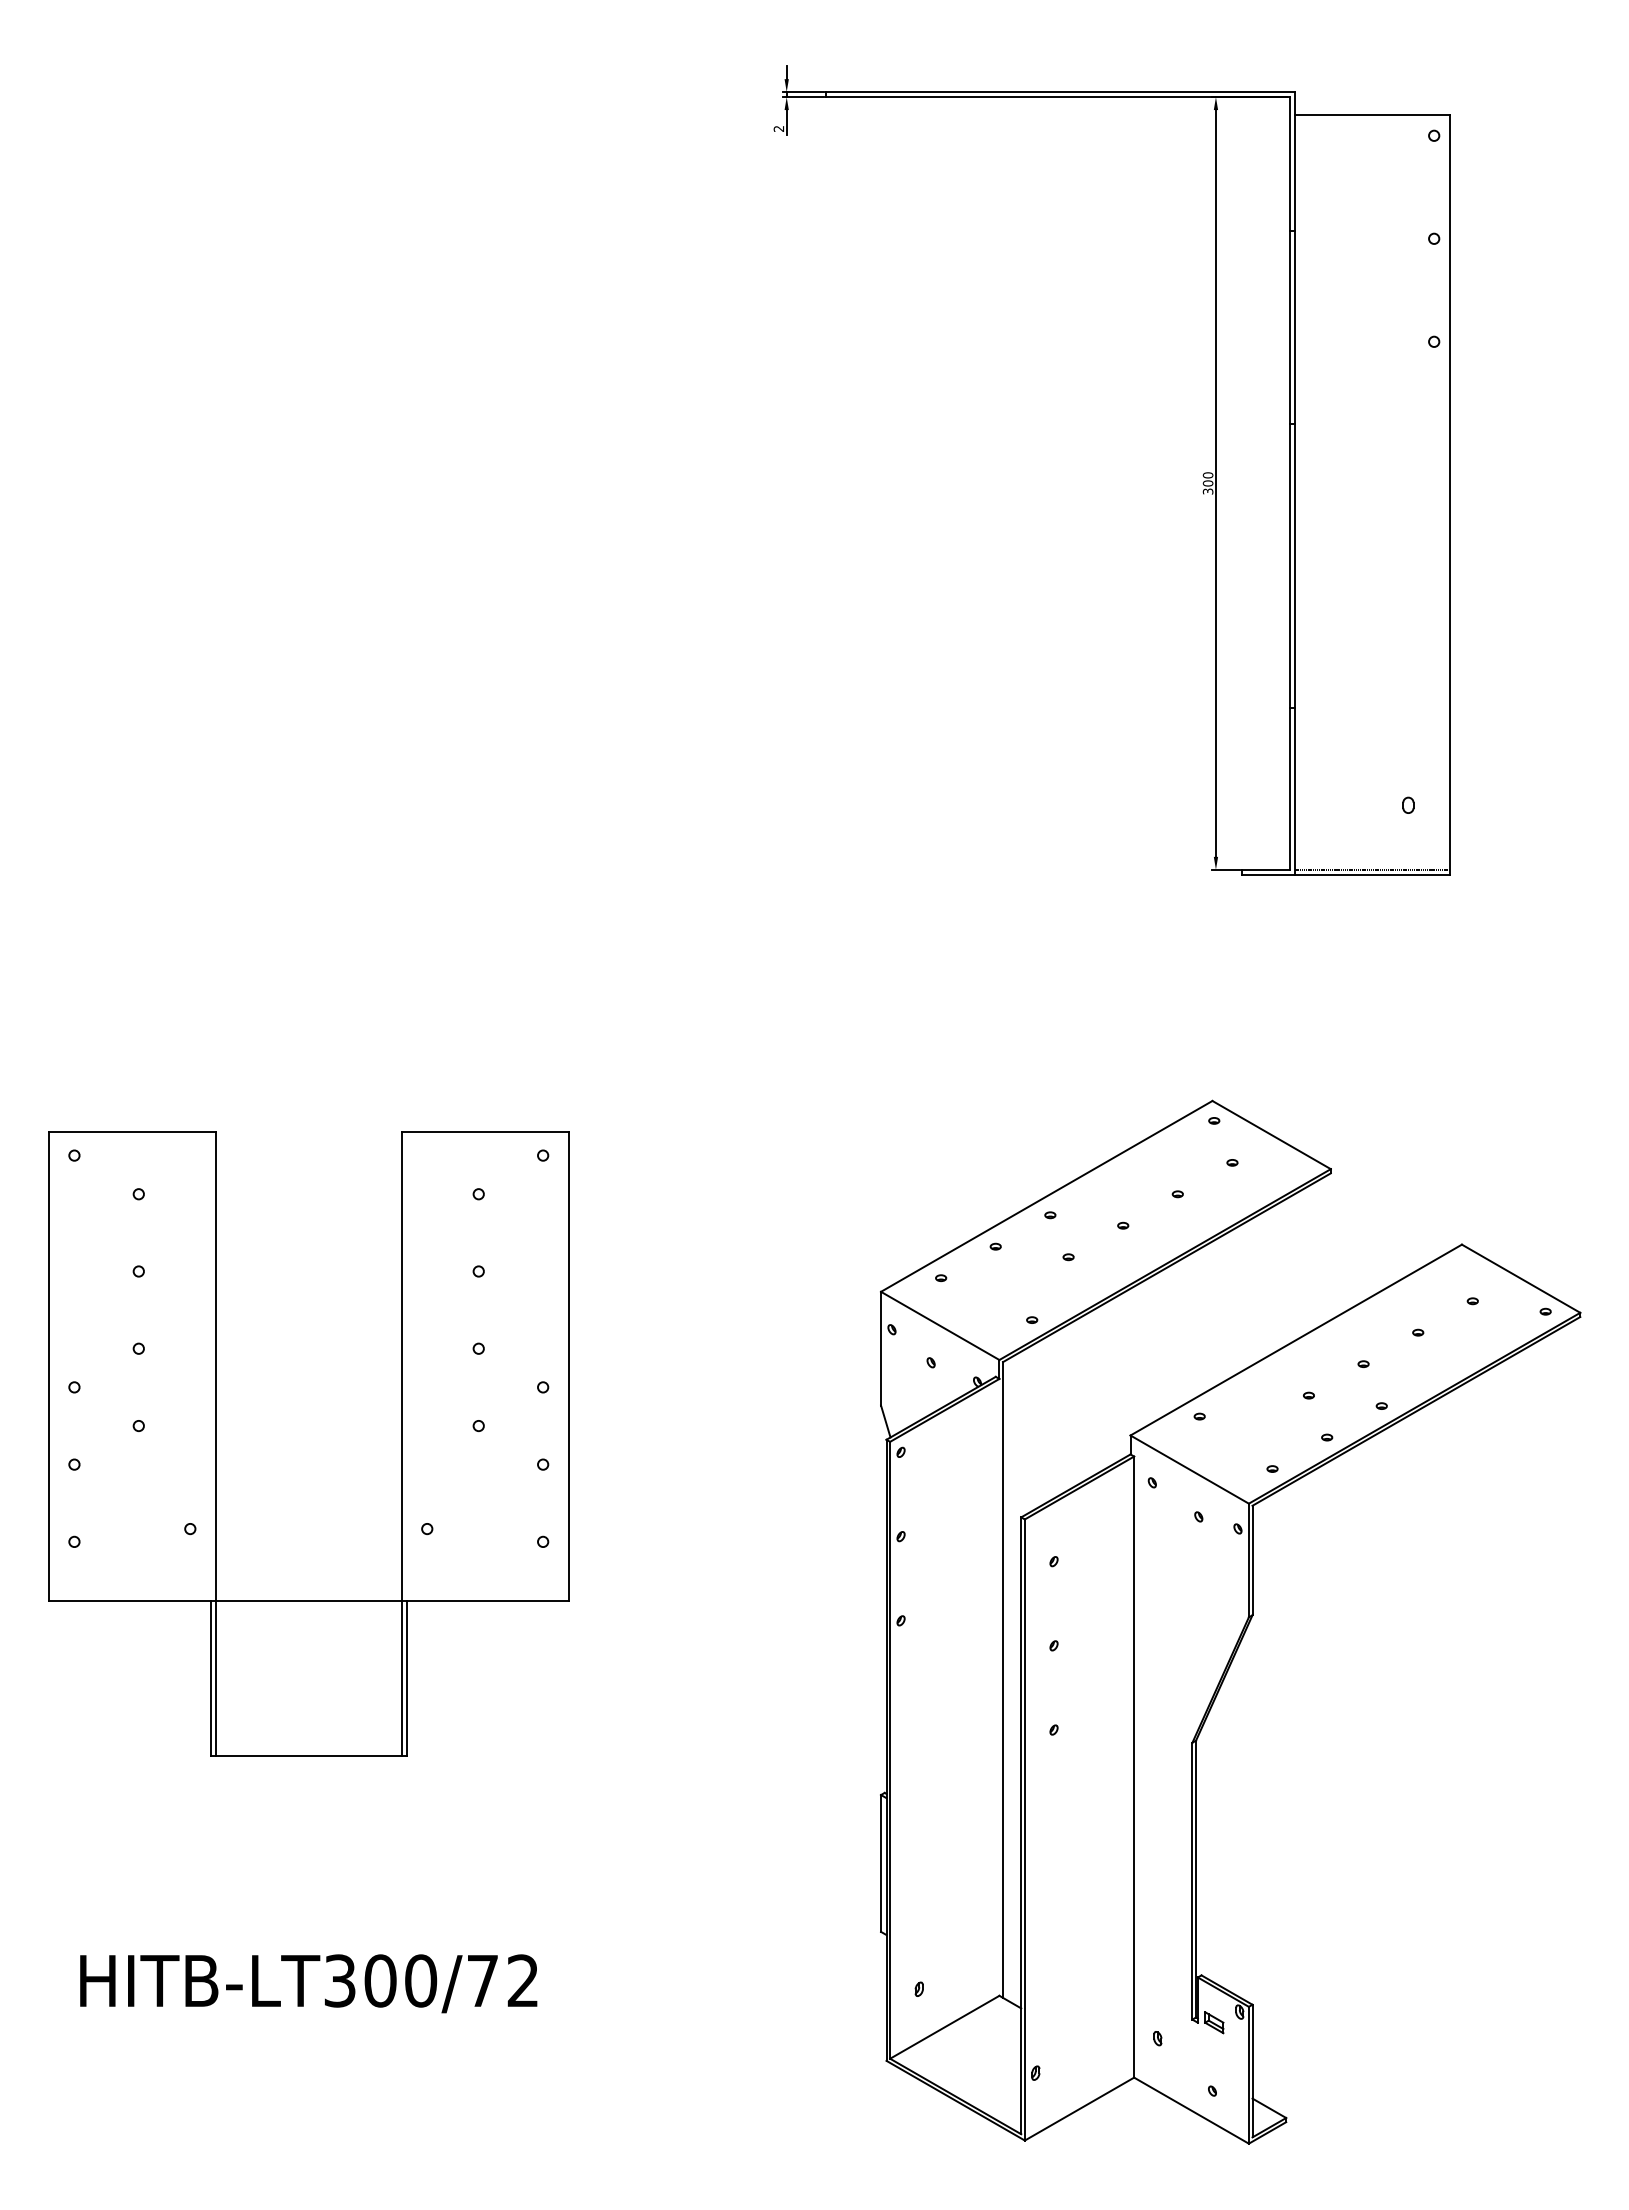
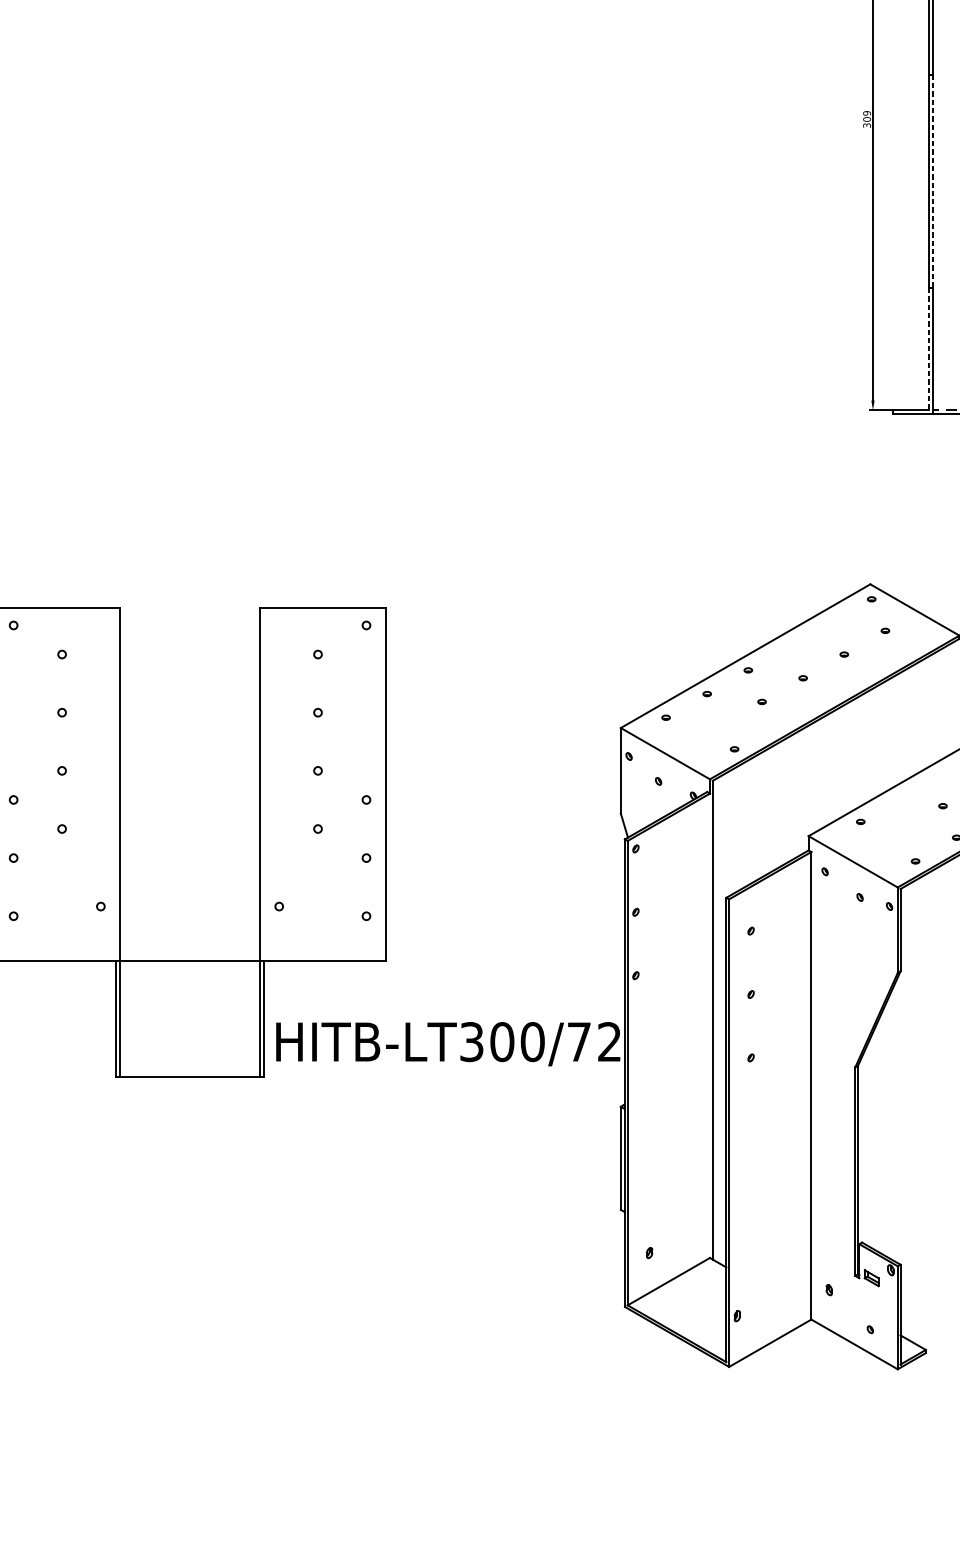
text: (1208, 475) -> (867, 113), 300 -> 309
line: (1295, 565) -> (932, 181), solid -> dashed
line: (1289, 789) -> (928, 349), solid -> dashed
text: (308, 1983) -> (448, 1043), moved

